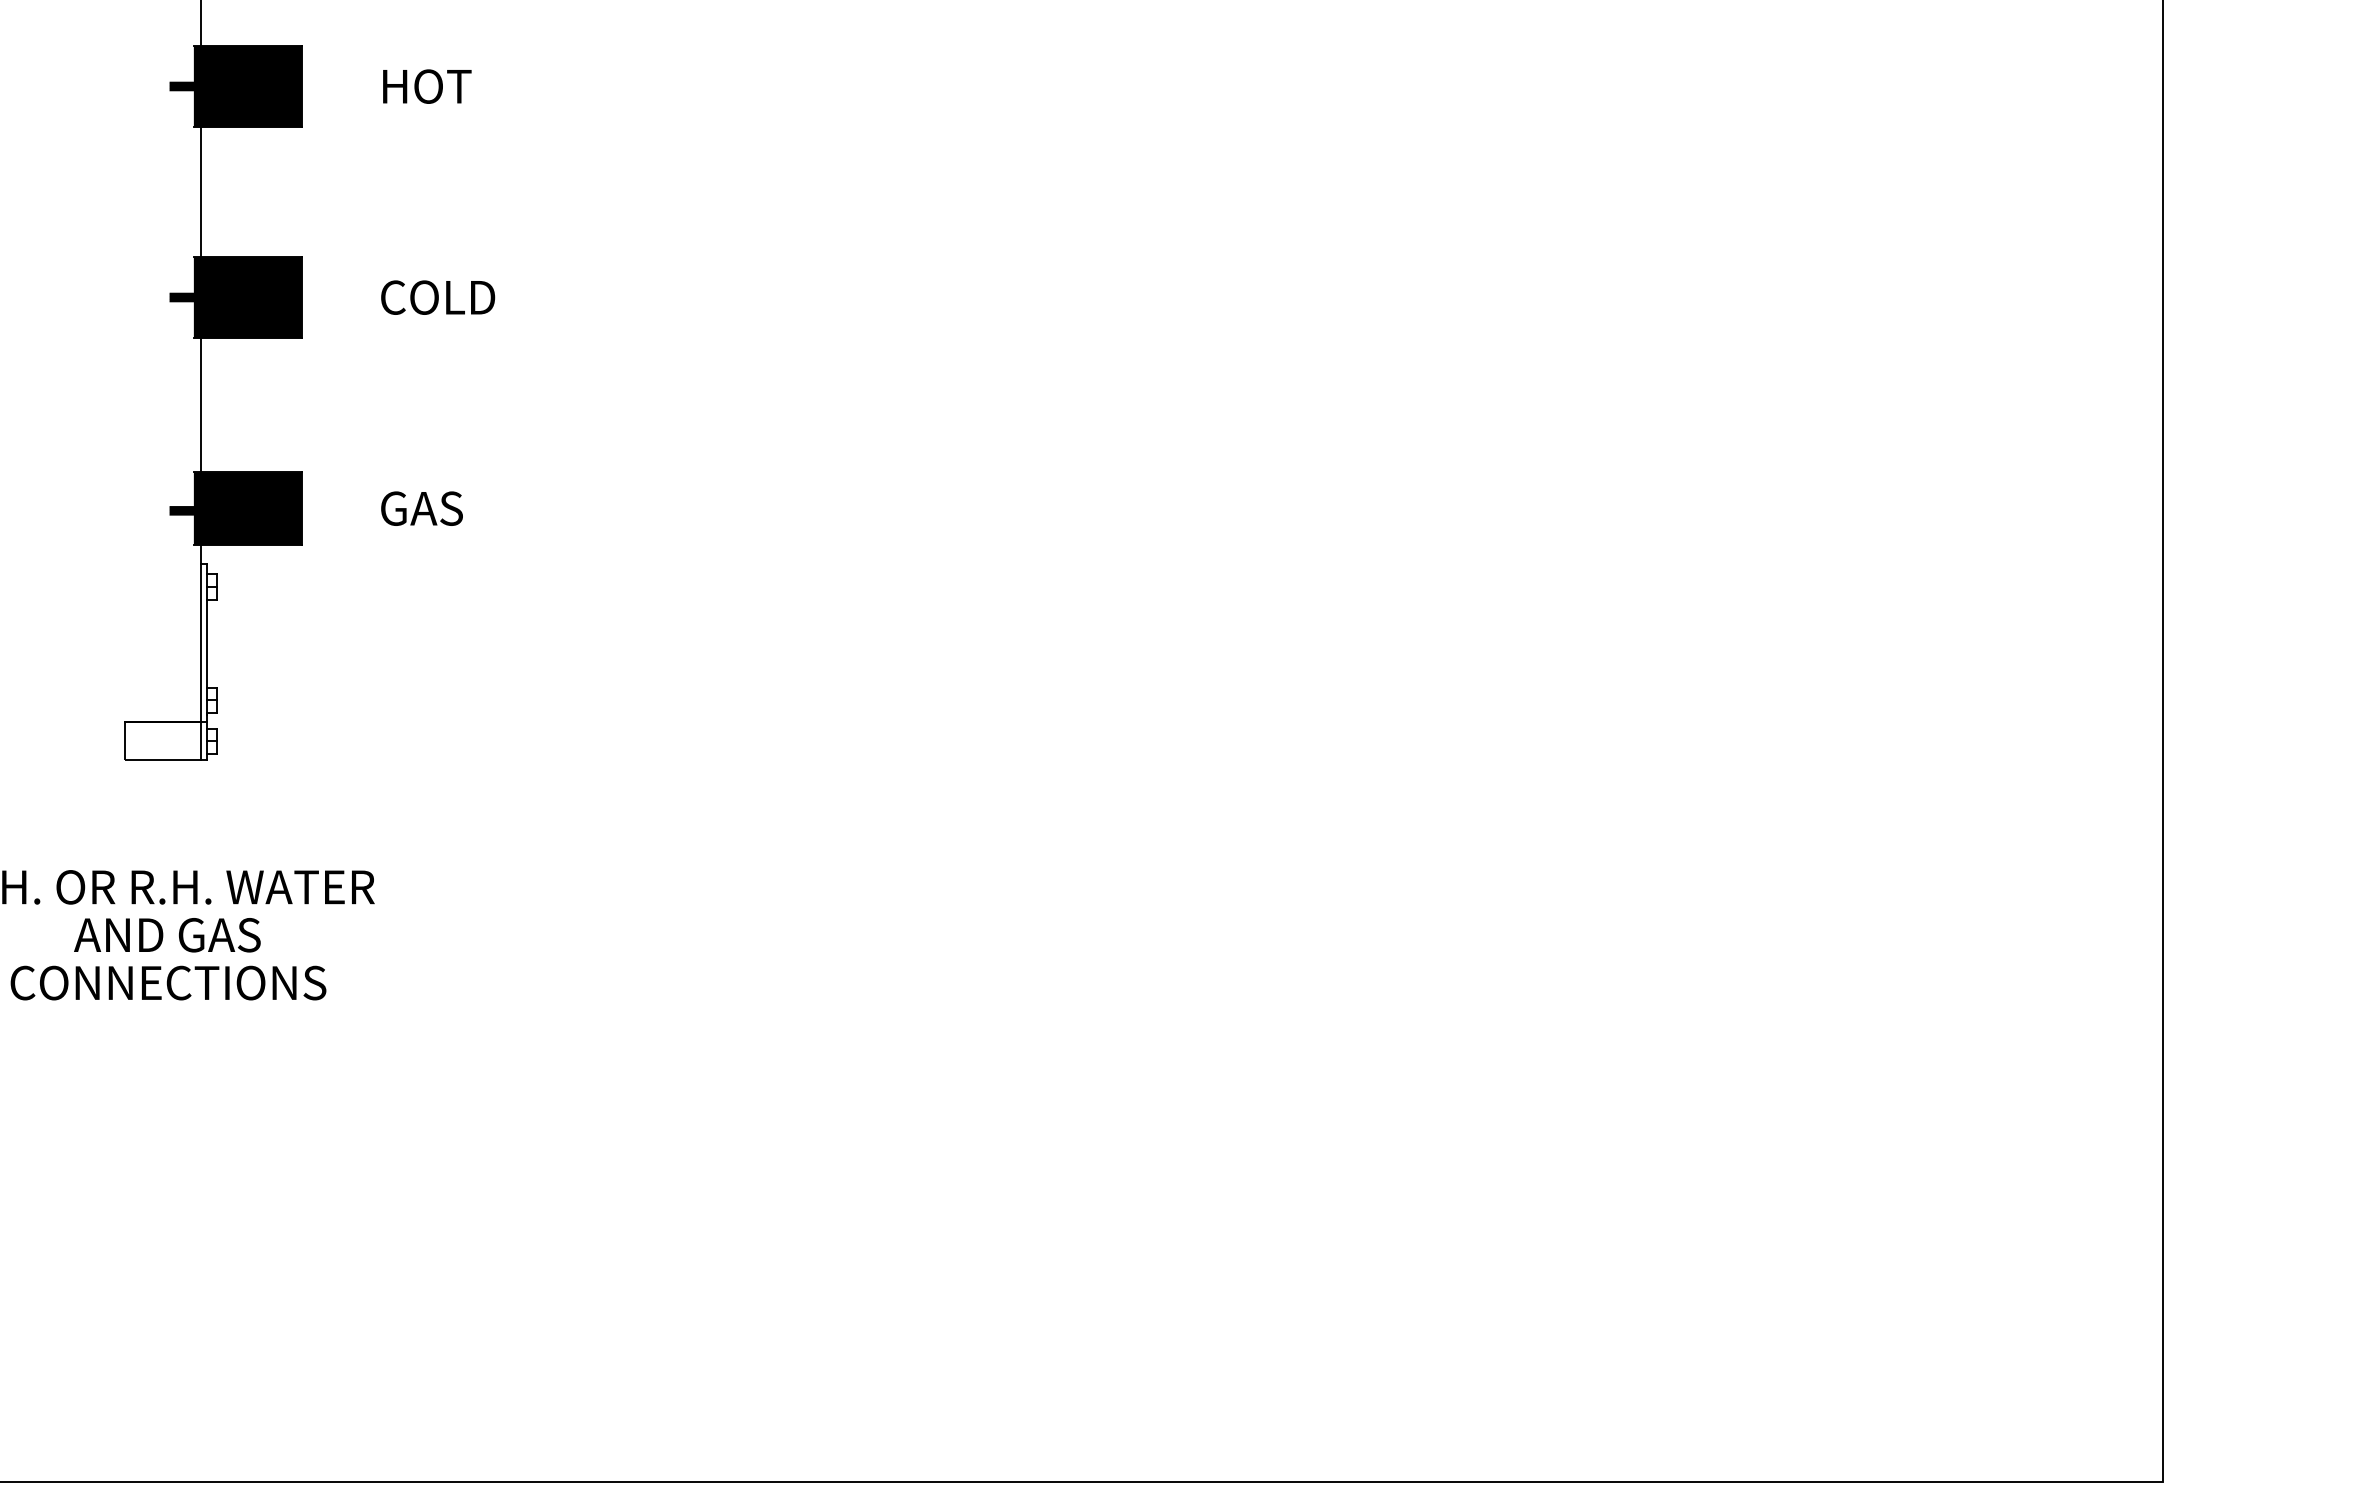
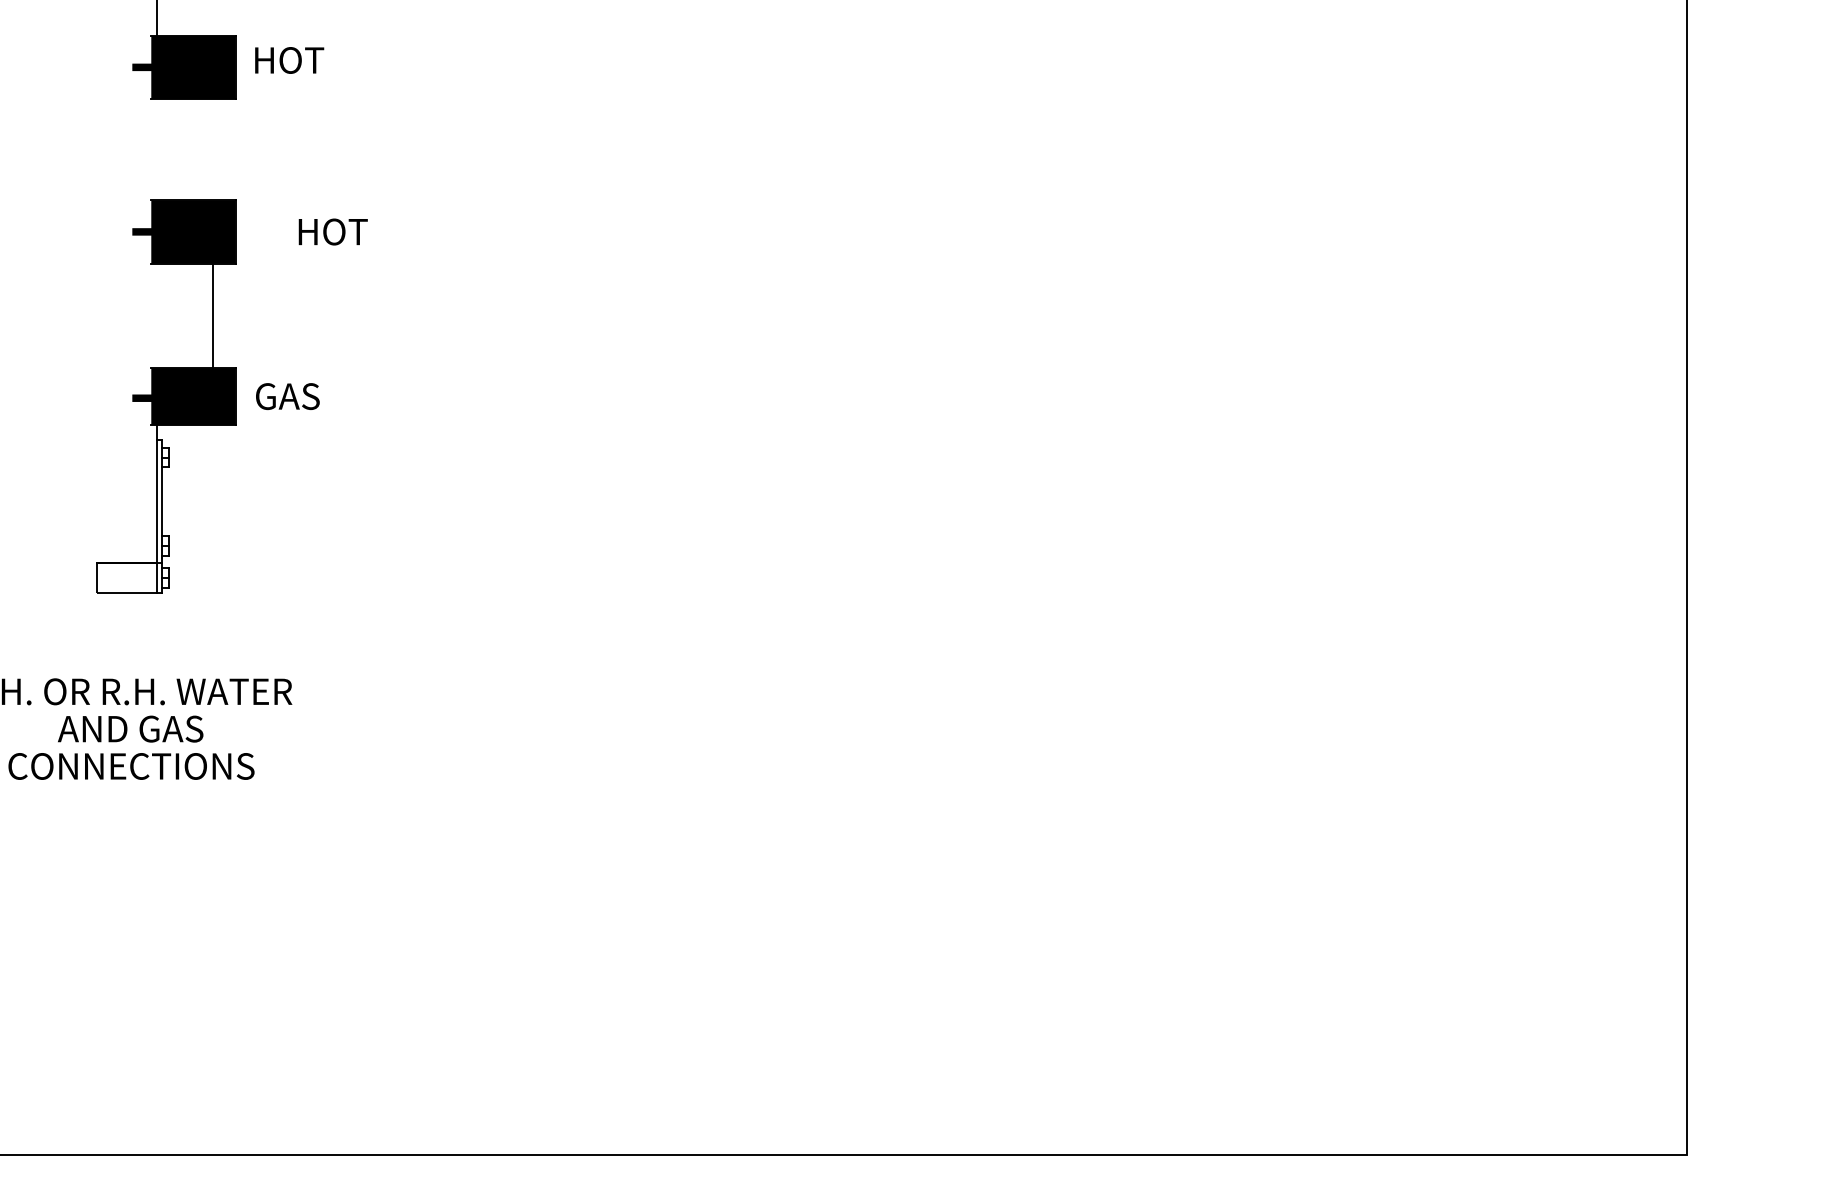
text: (427, 86) -> (289, 60), moved
line: (201, 192) -> (157, 150), removed
text: (438, 297) -> (342, 231), COLD -> HOT
line: (201, 405) -> (213, 316), moved
text: (421, 508) -> (287, 396), moved

